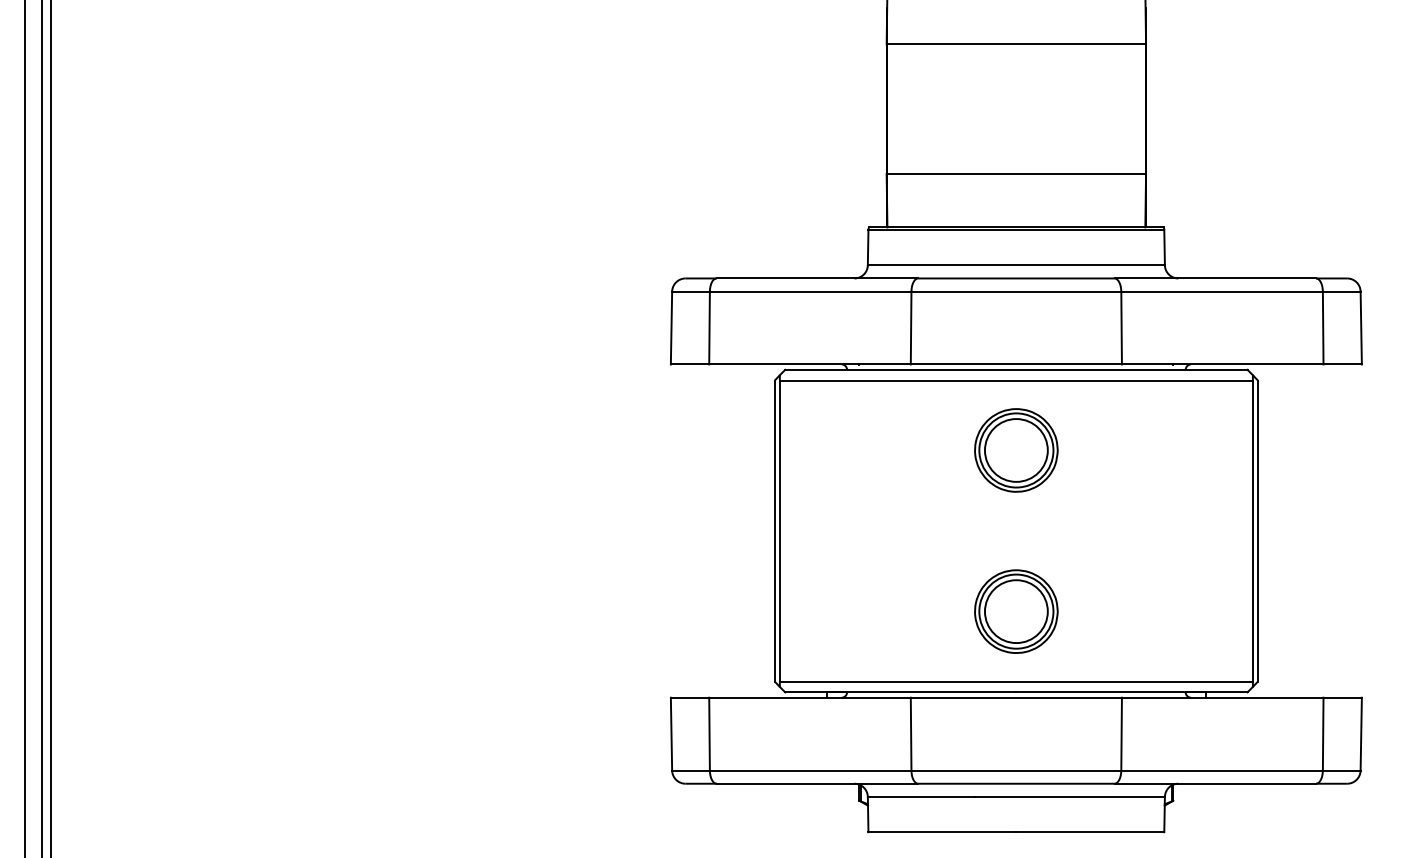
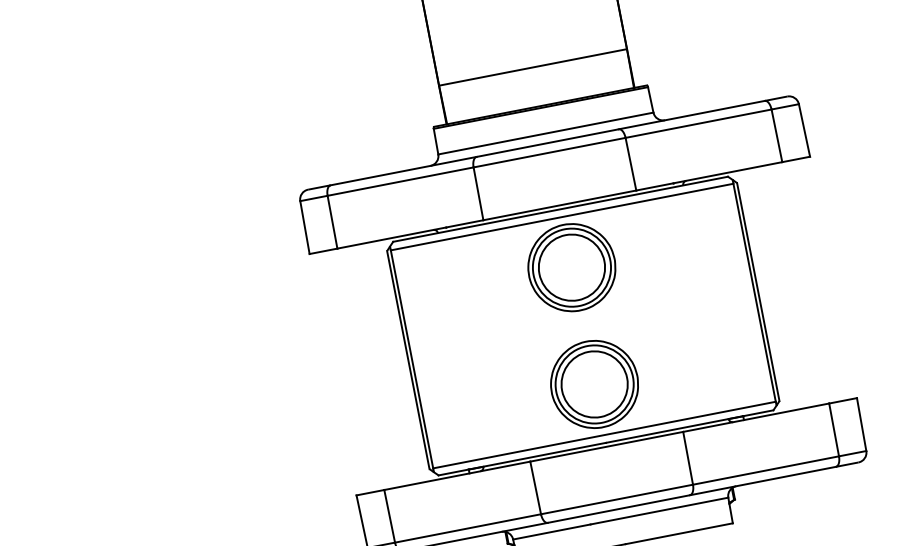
part: (1016, 450) -> (572, 267), size x1.43
part: (1016, 611) -> (594, 384), size x1.43

